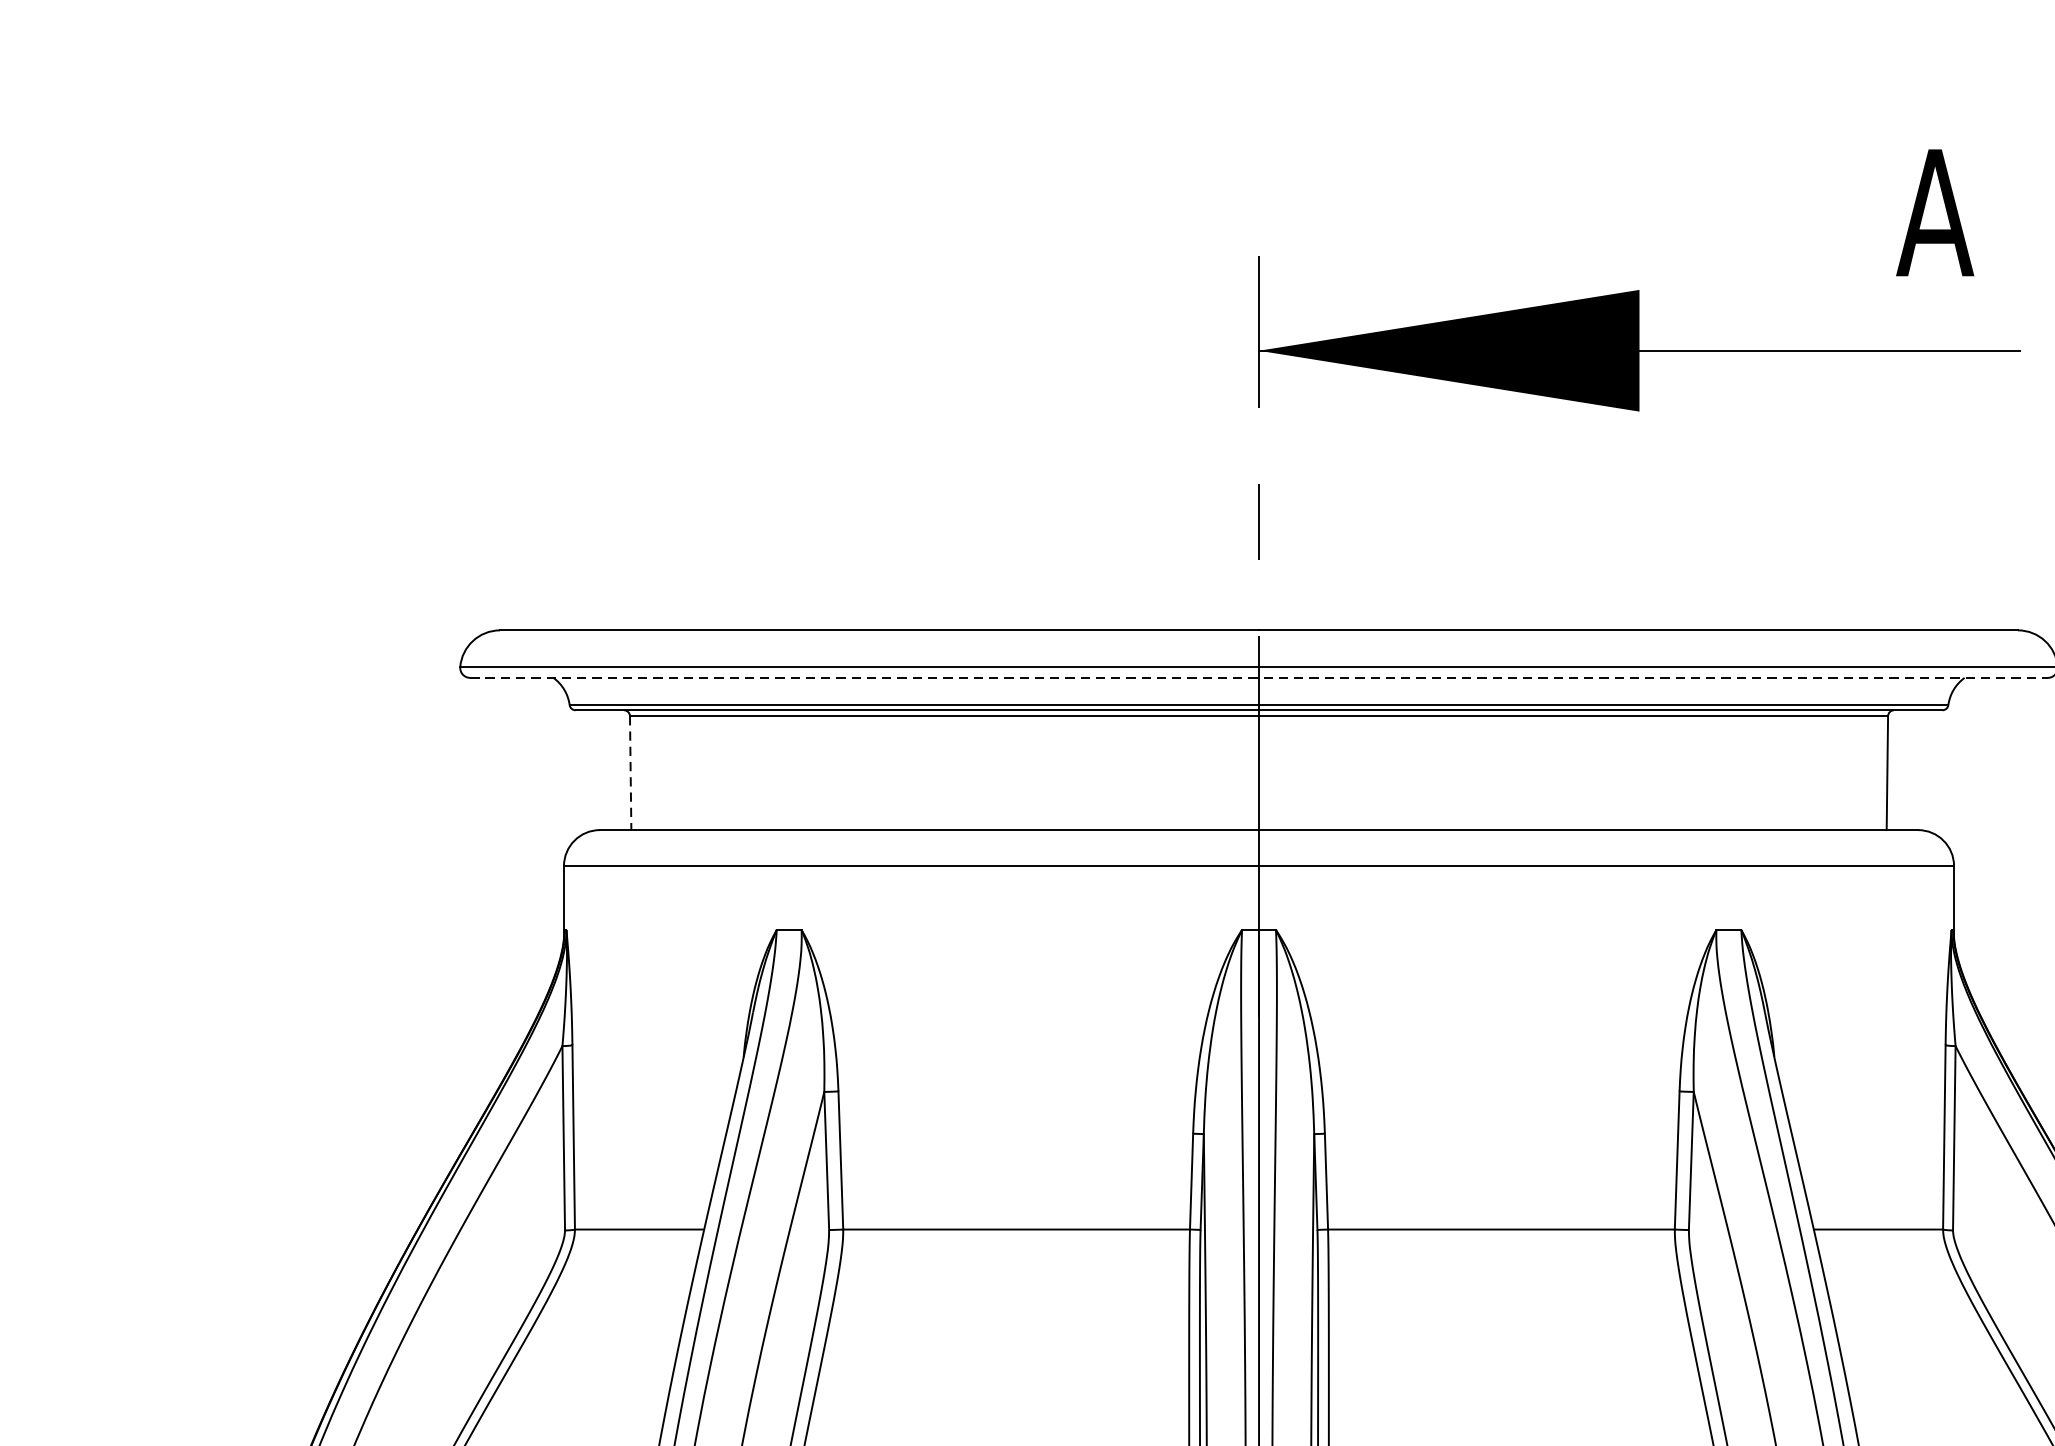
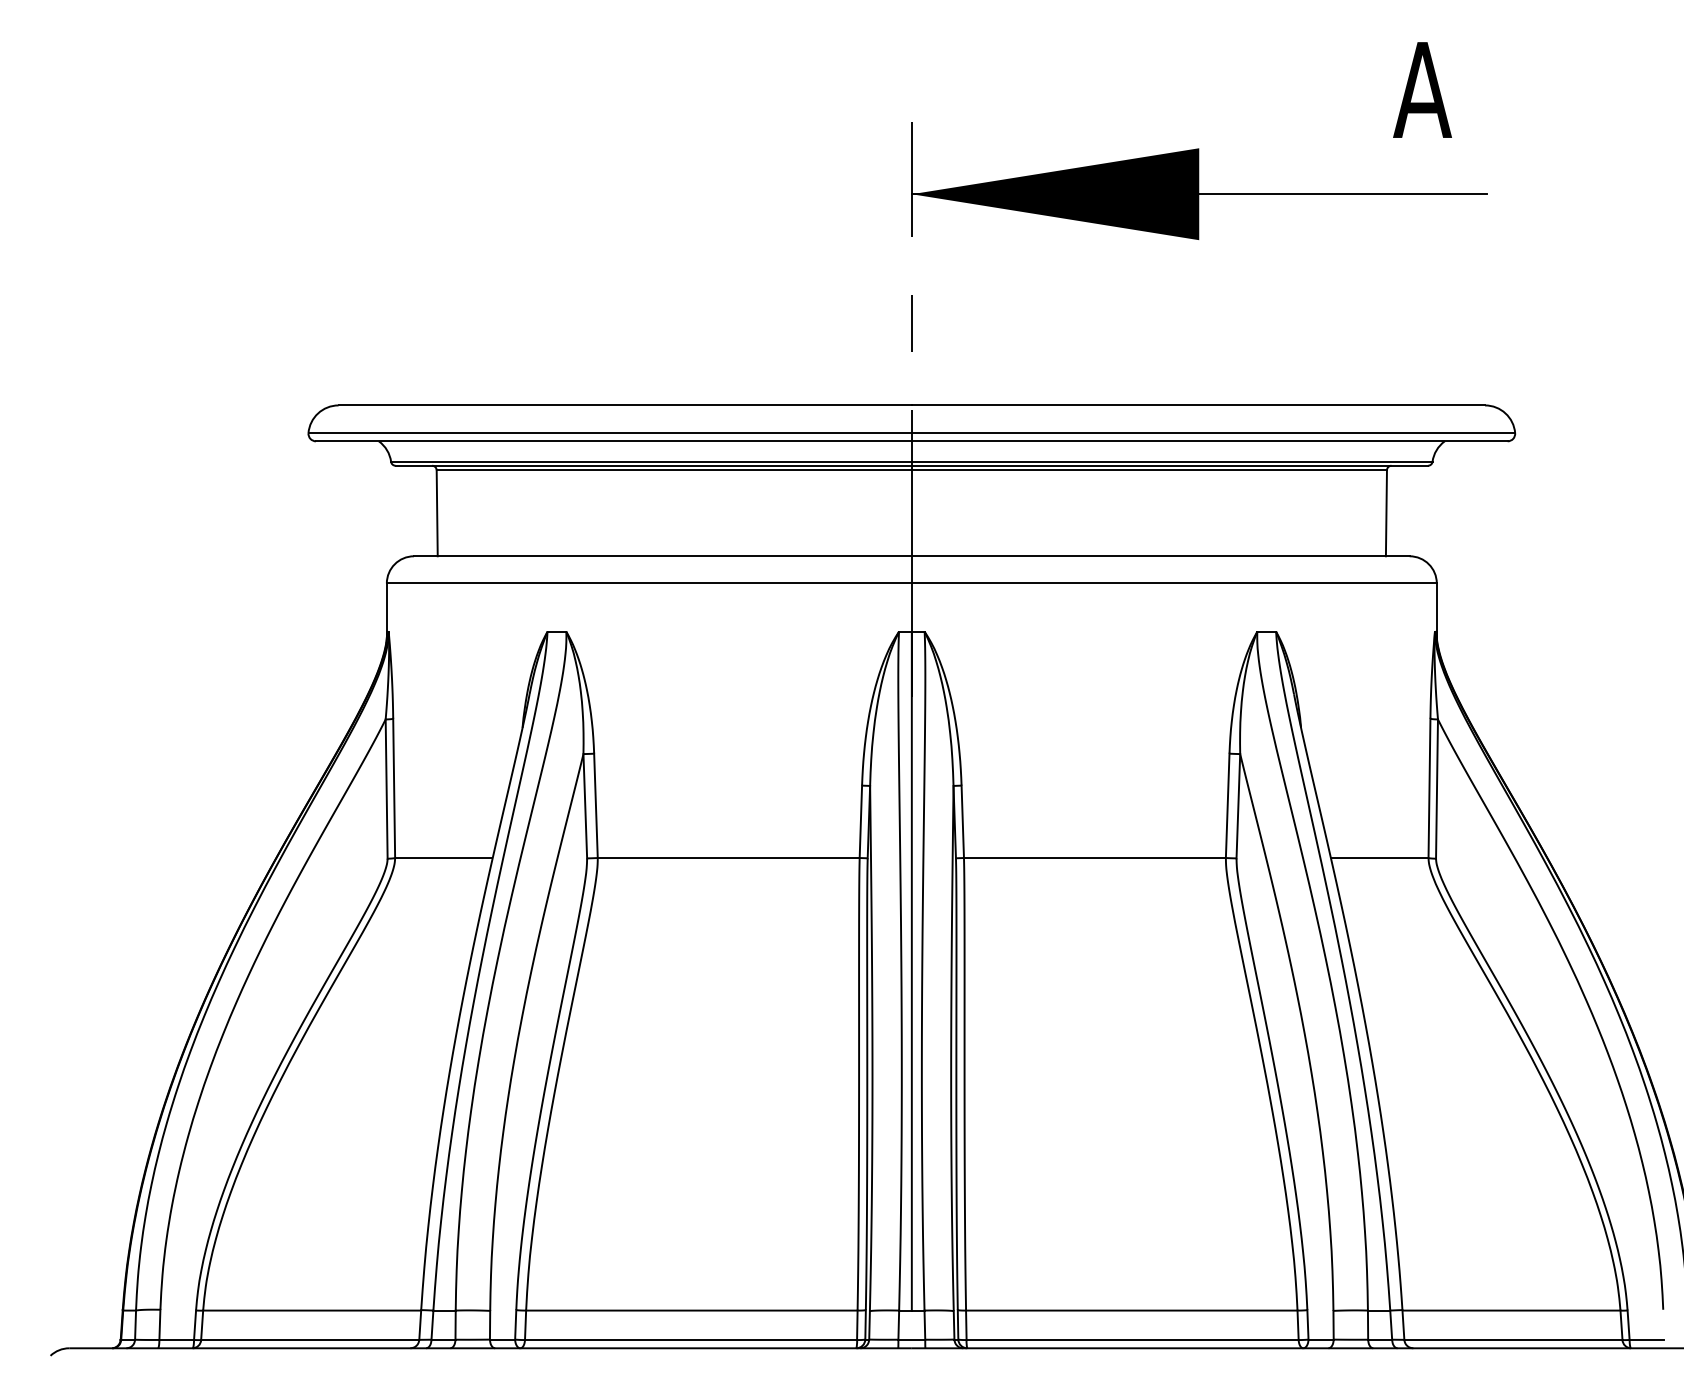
line: (1258, 678) -> (911, 441), dashed -> solid
line: (631, 773) -> (437, 513), dashed -> solid

